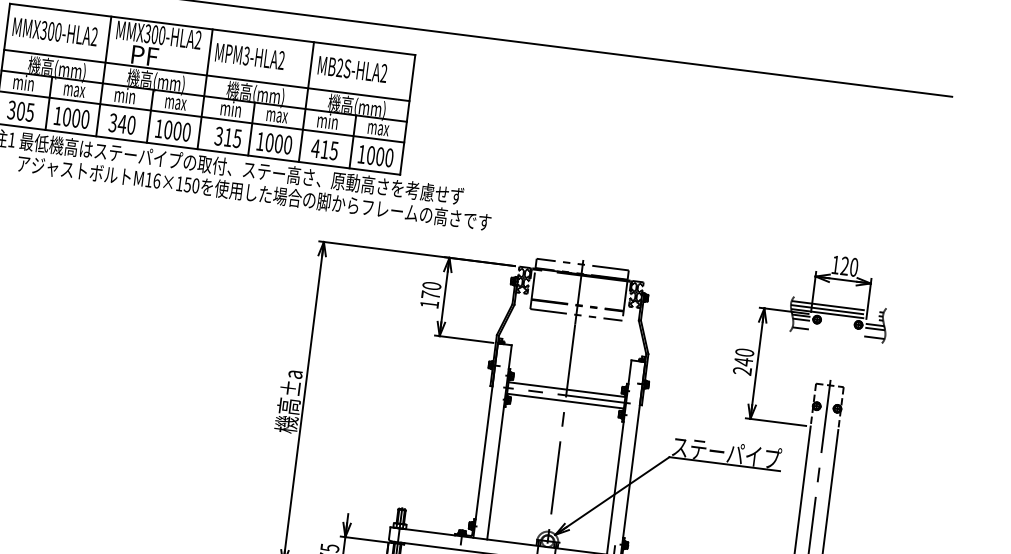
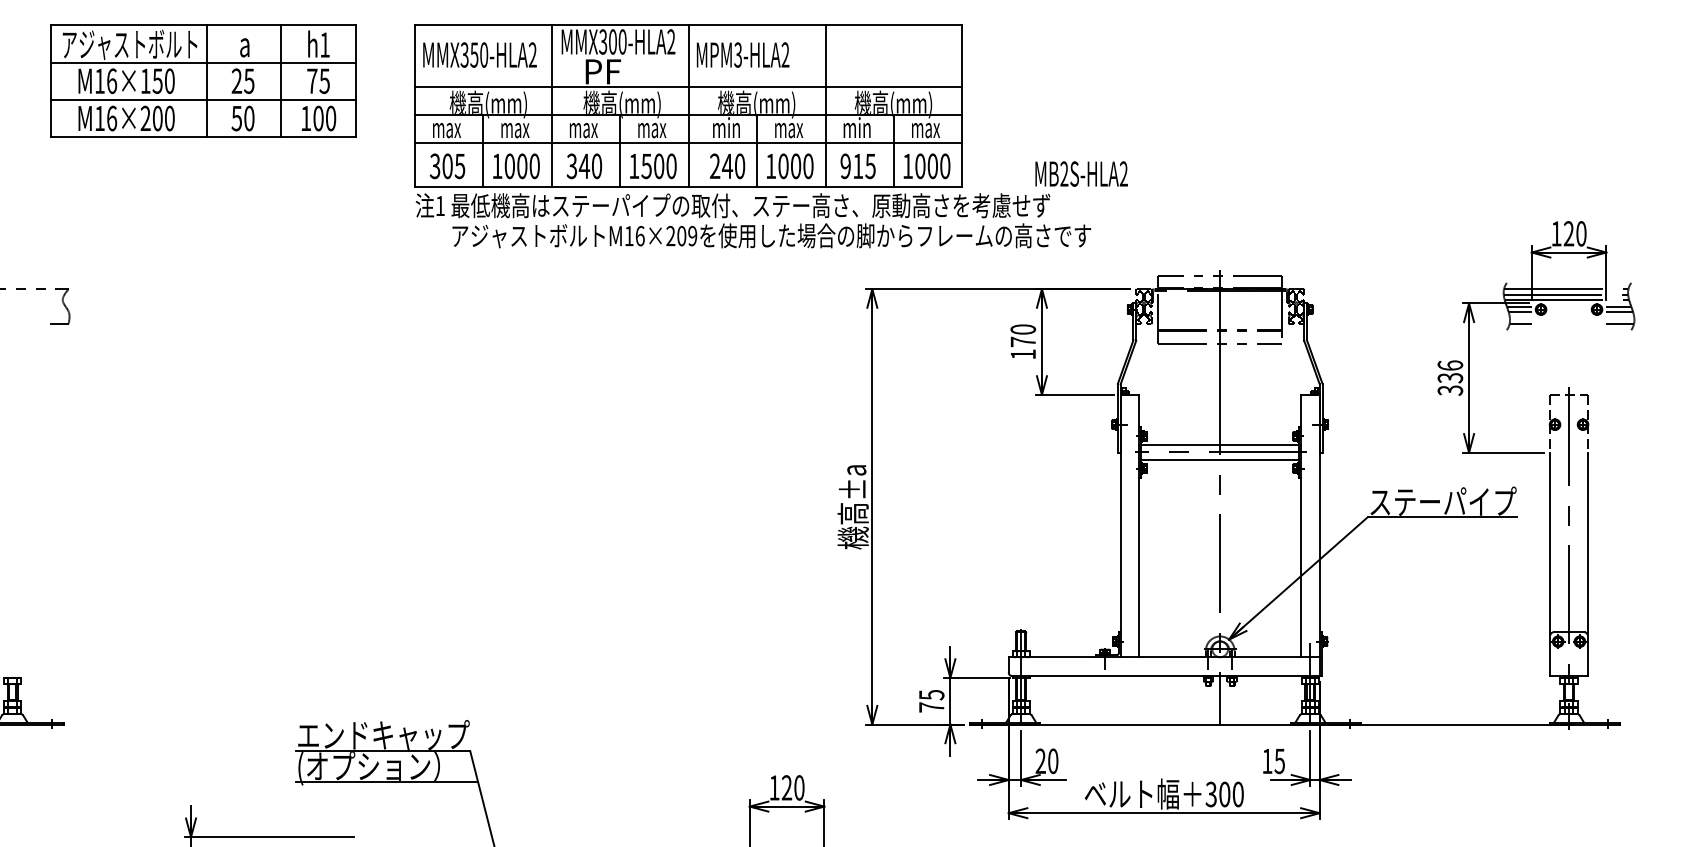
text: (51, 31) -> (474, 54), MMX300-HLA2 -> MMX350-HLA2
text: (352, 69) -> (1081, 173), moved
text: (23, 82) -> (446, 127), min -> max
text: (125, 95) -> (583, 127), min -> max
text: (168, 130) -> (646, 166), 1000 -> 1500
text: (228, 137) -> (727, 166), 315 -> 240
text: (315, 148) -> (845, 166), 415 -> 915
text: (187, 184) -> (681, 235), M16×150 -> M16×209
text: (743, 361) -> (1450, 377), 240 -> 336

